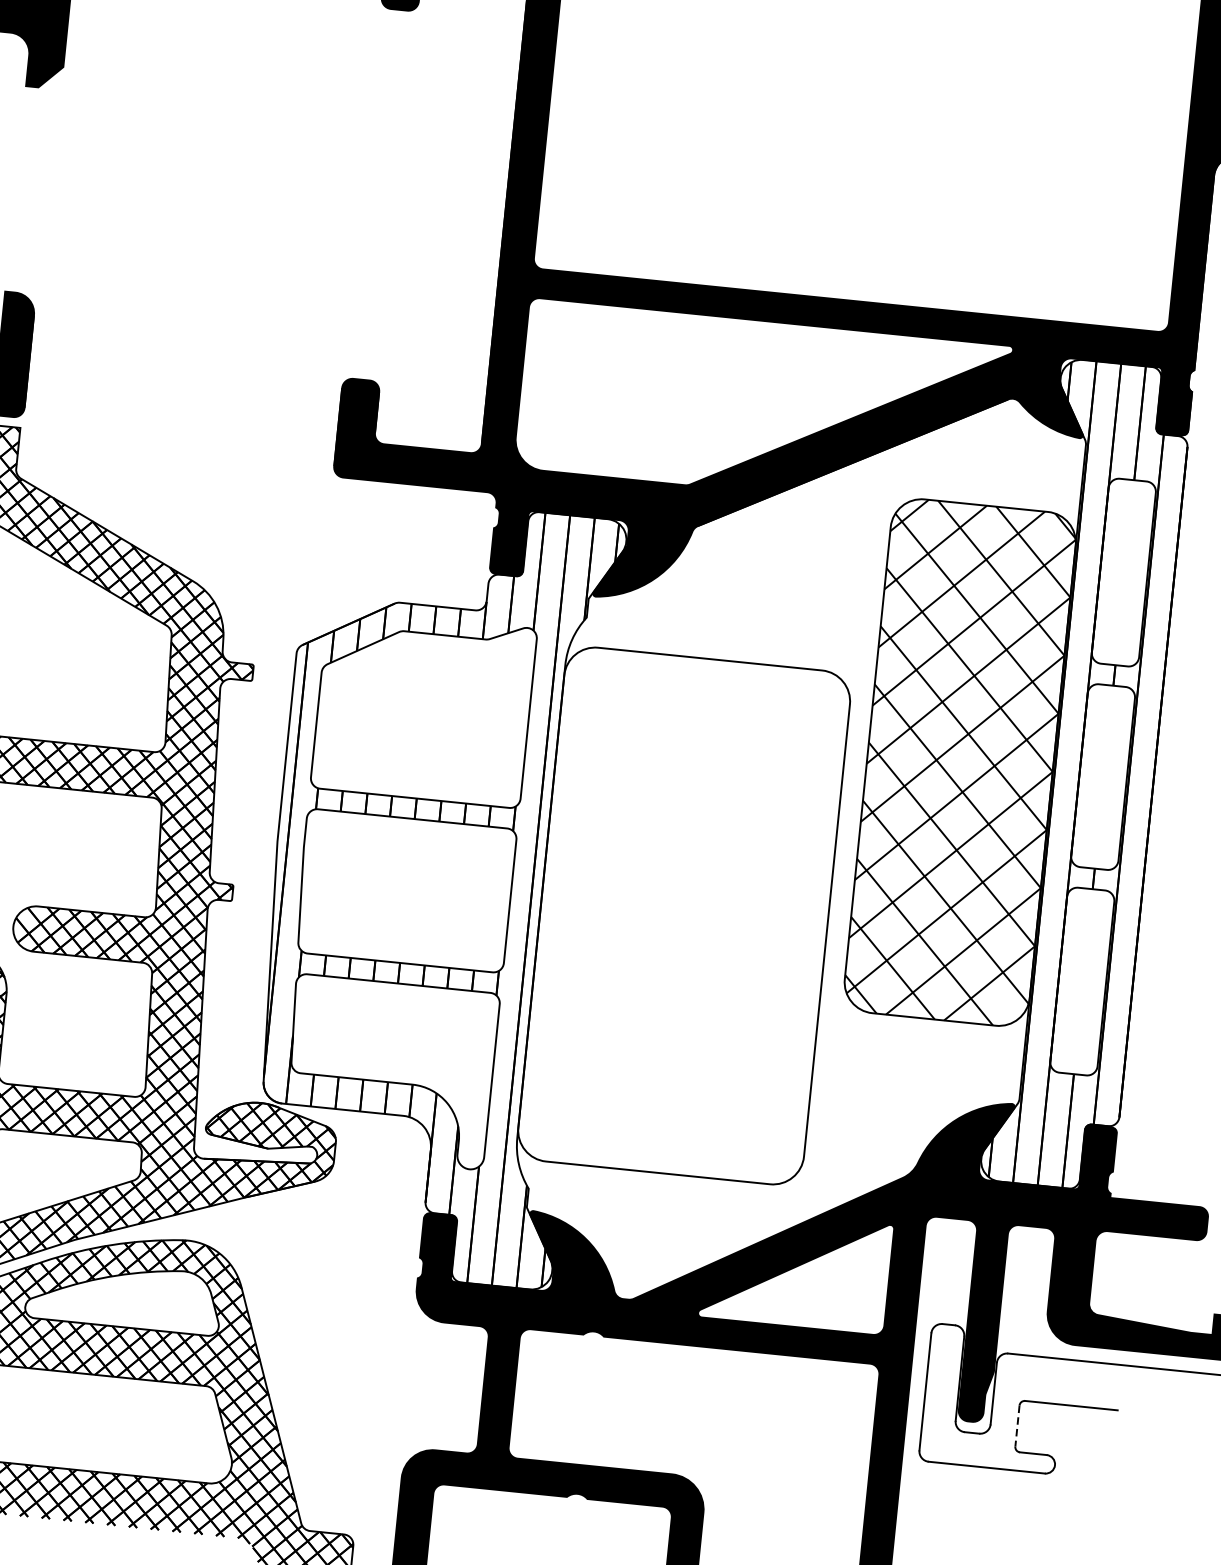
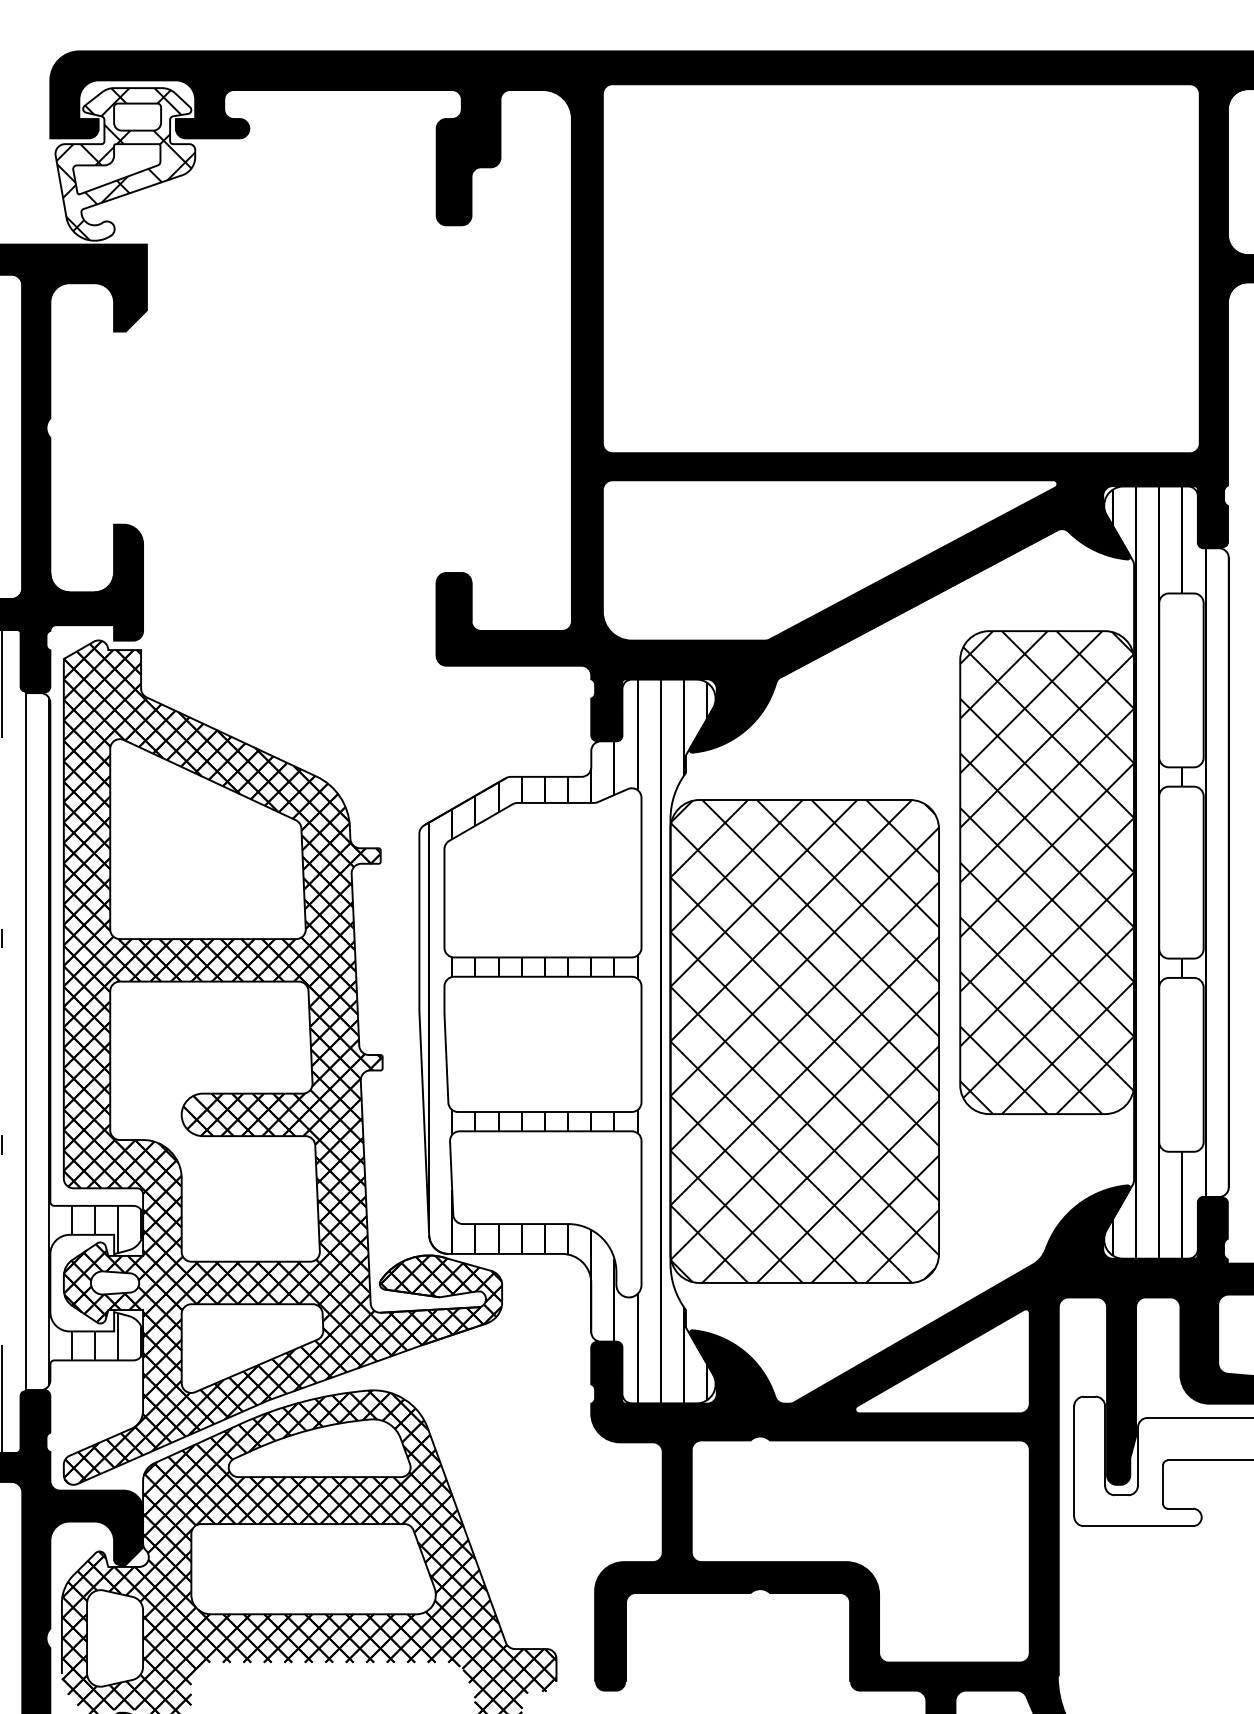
hatch: (683, 916) -> (804, 1041), added
line: (1017, 1427) -> (1163, 1485), dashed -> solid

